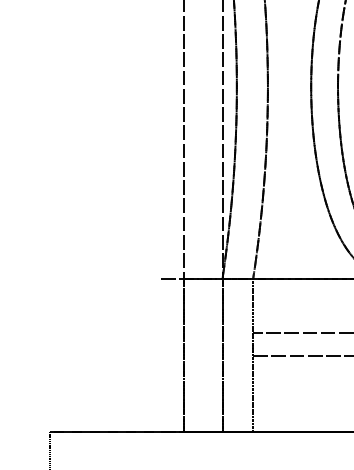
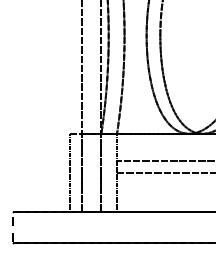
line: (161, 354) -> (70, 172), added

